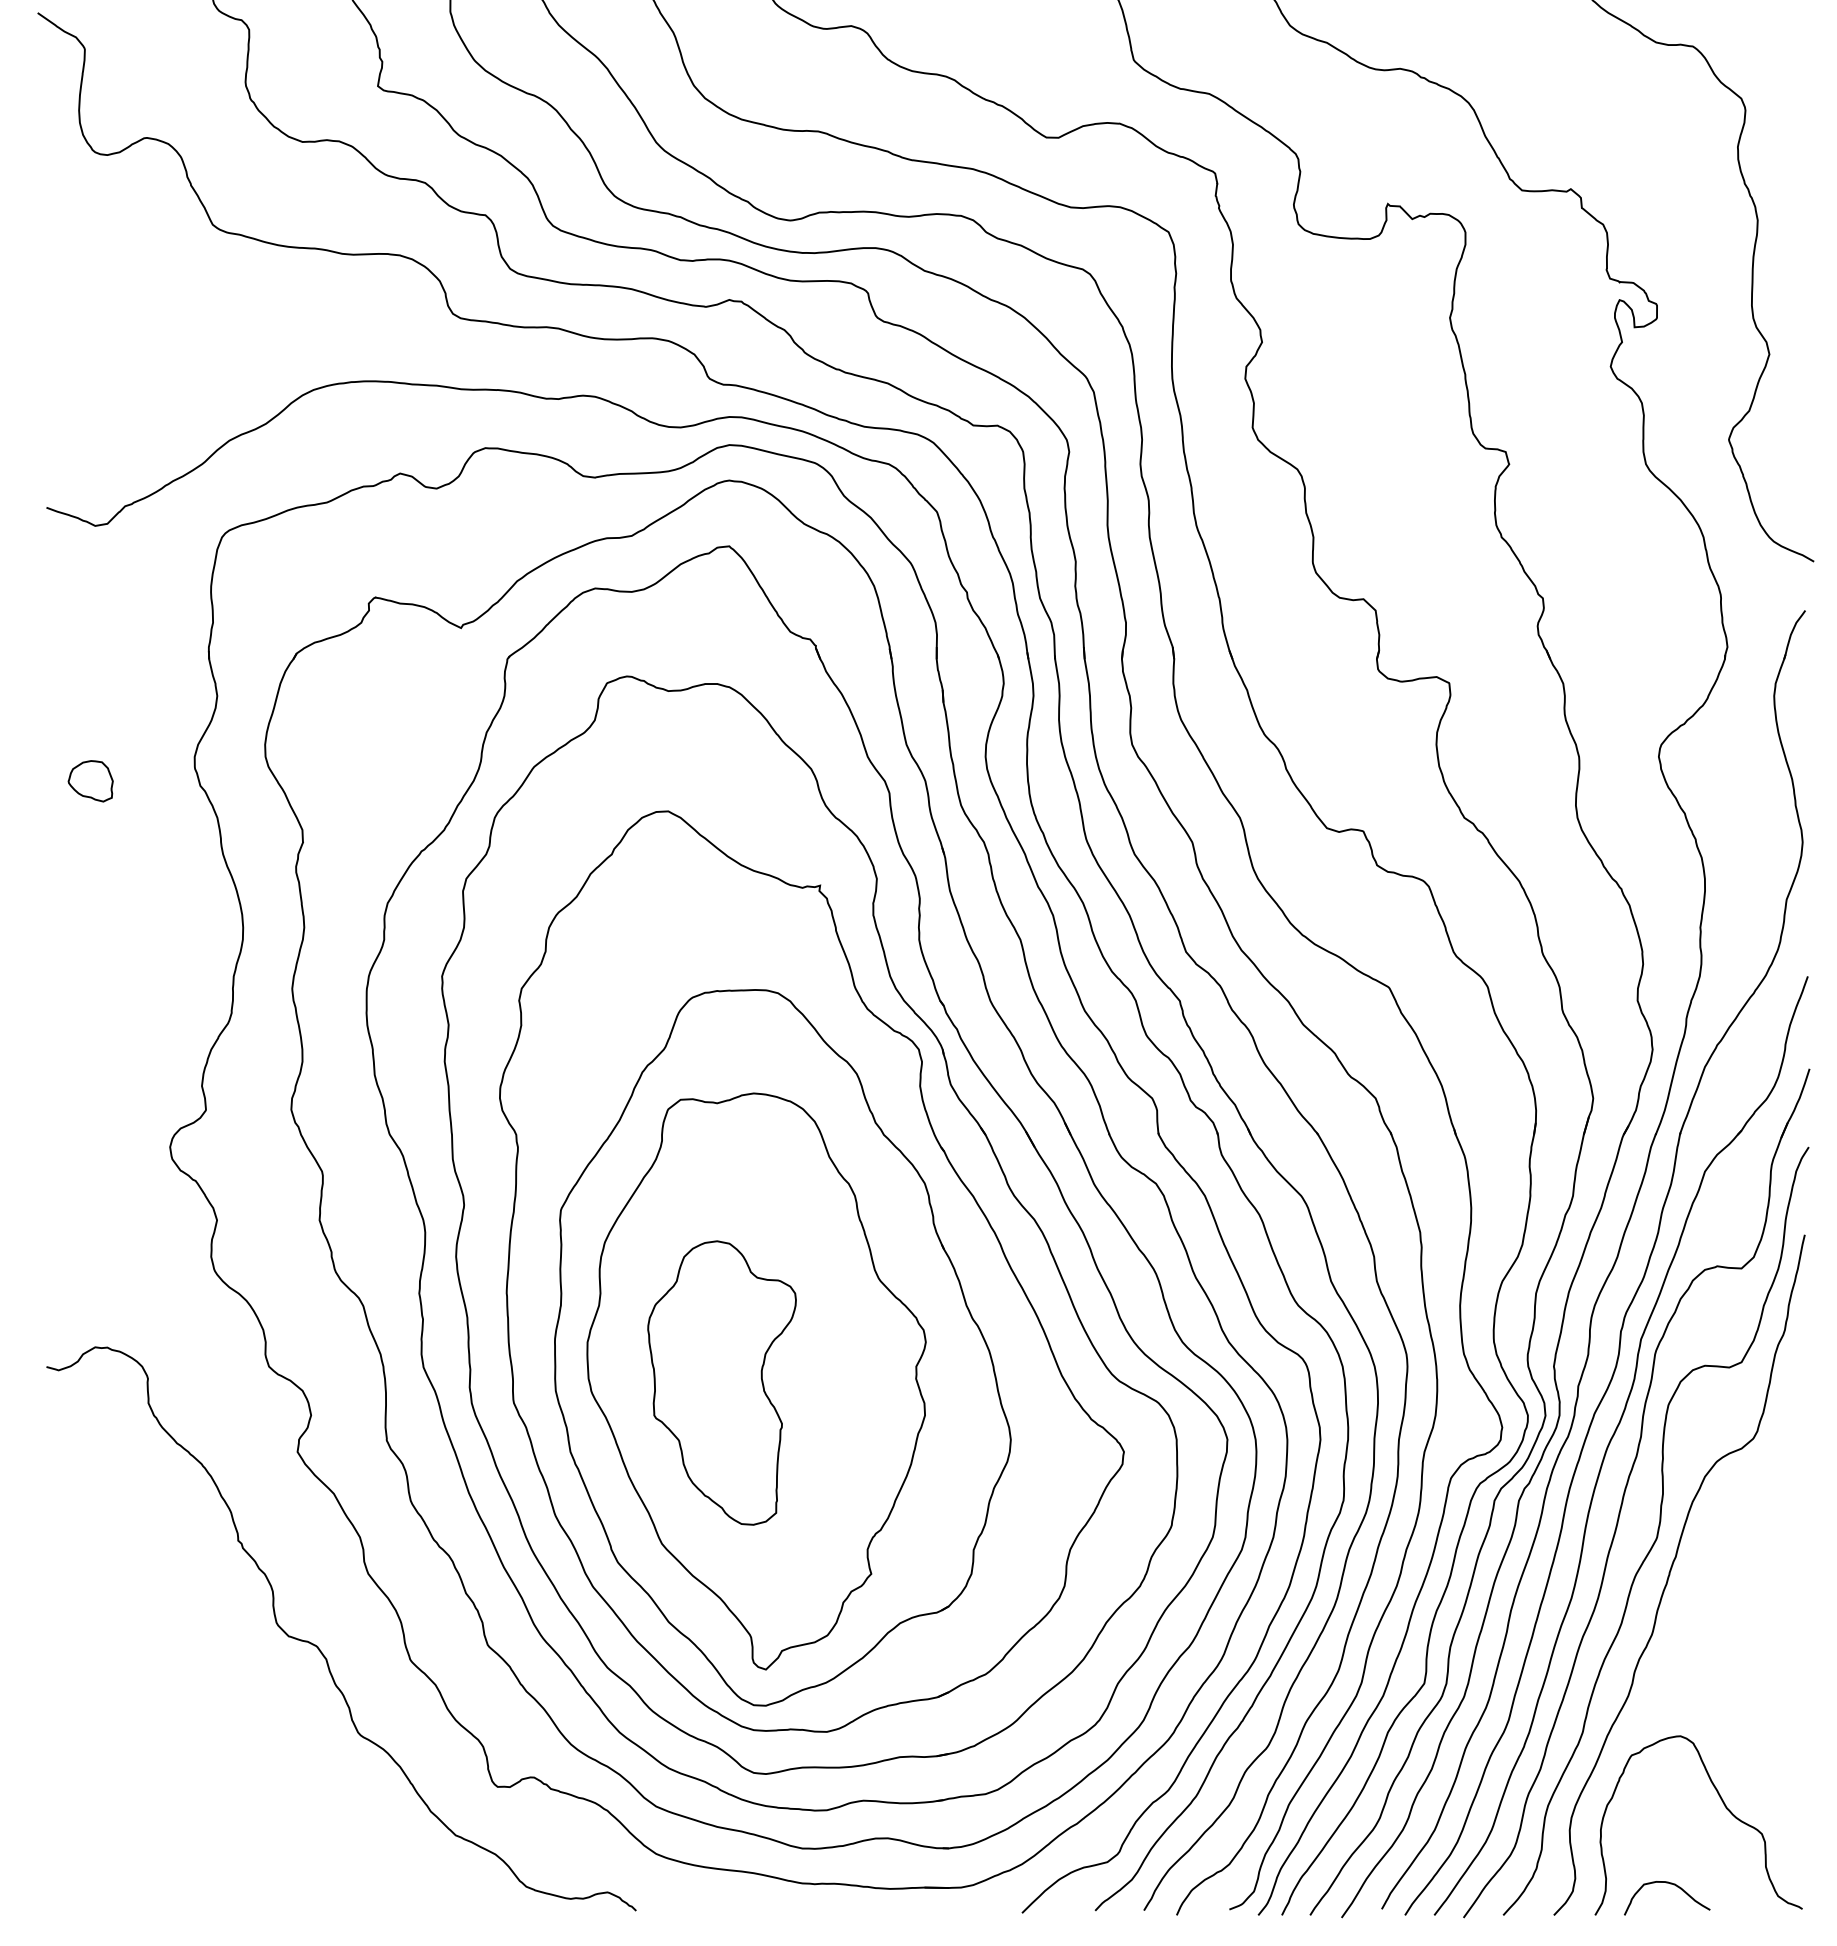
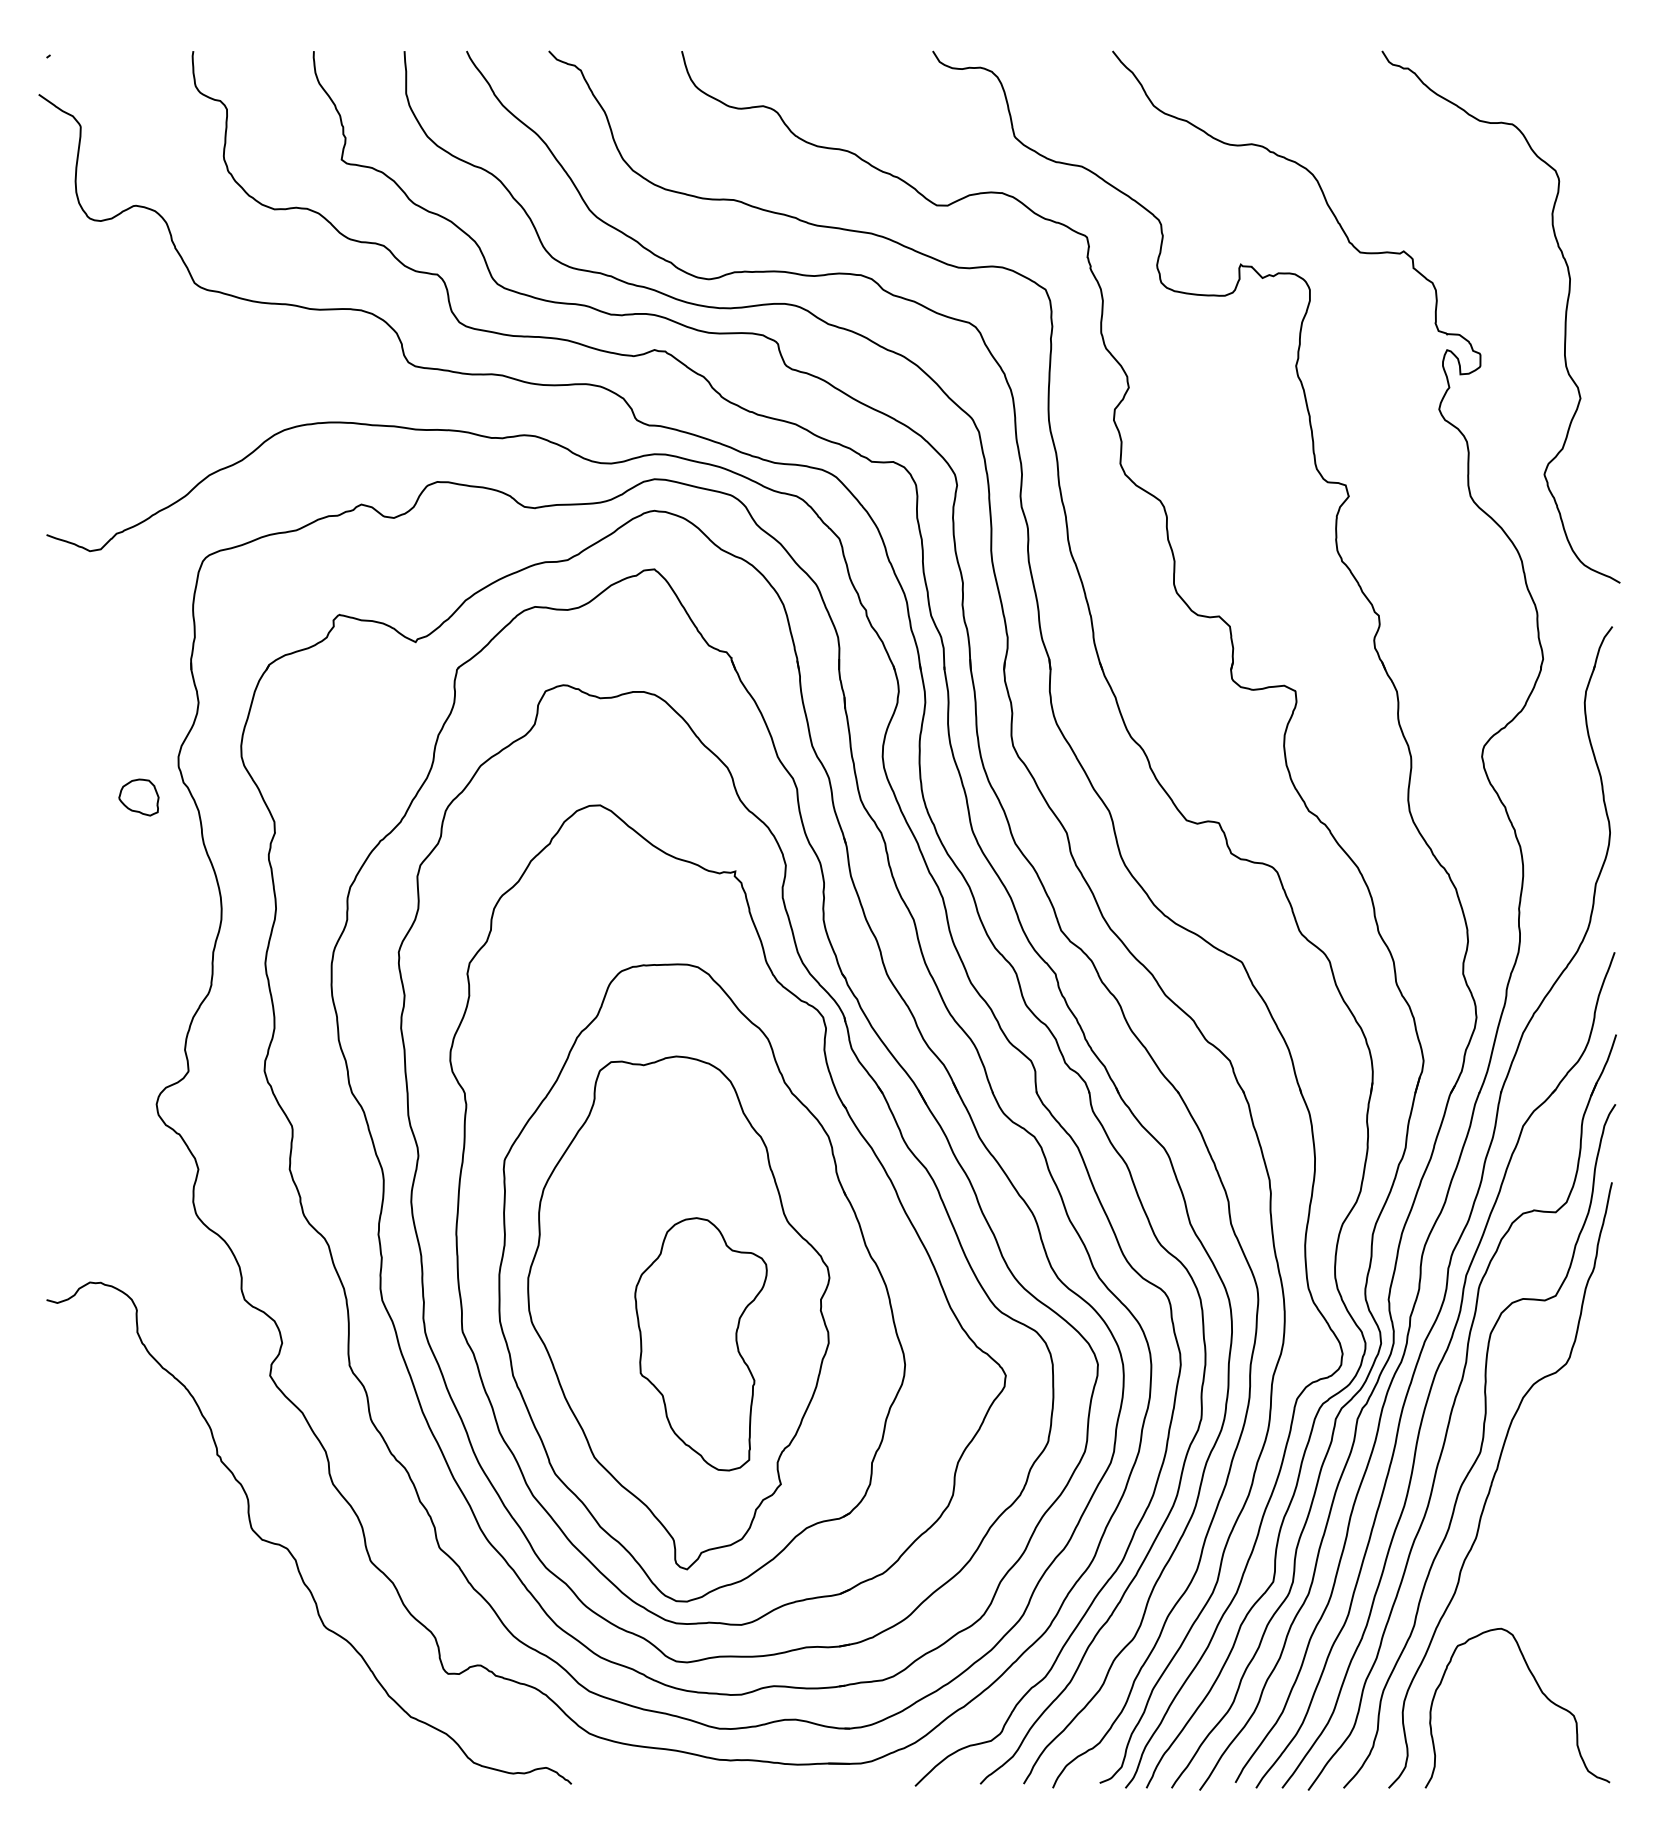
part: (90, 781) -> (138, 797), moved
part: (721, 1383) -> (700, 1344), moved
curve: (1668, 1884) -> (1490, 1760), removed

